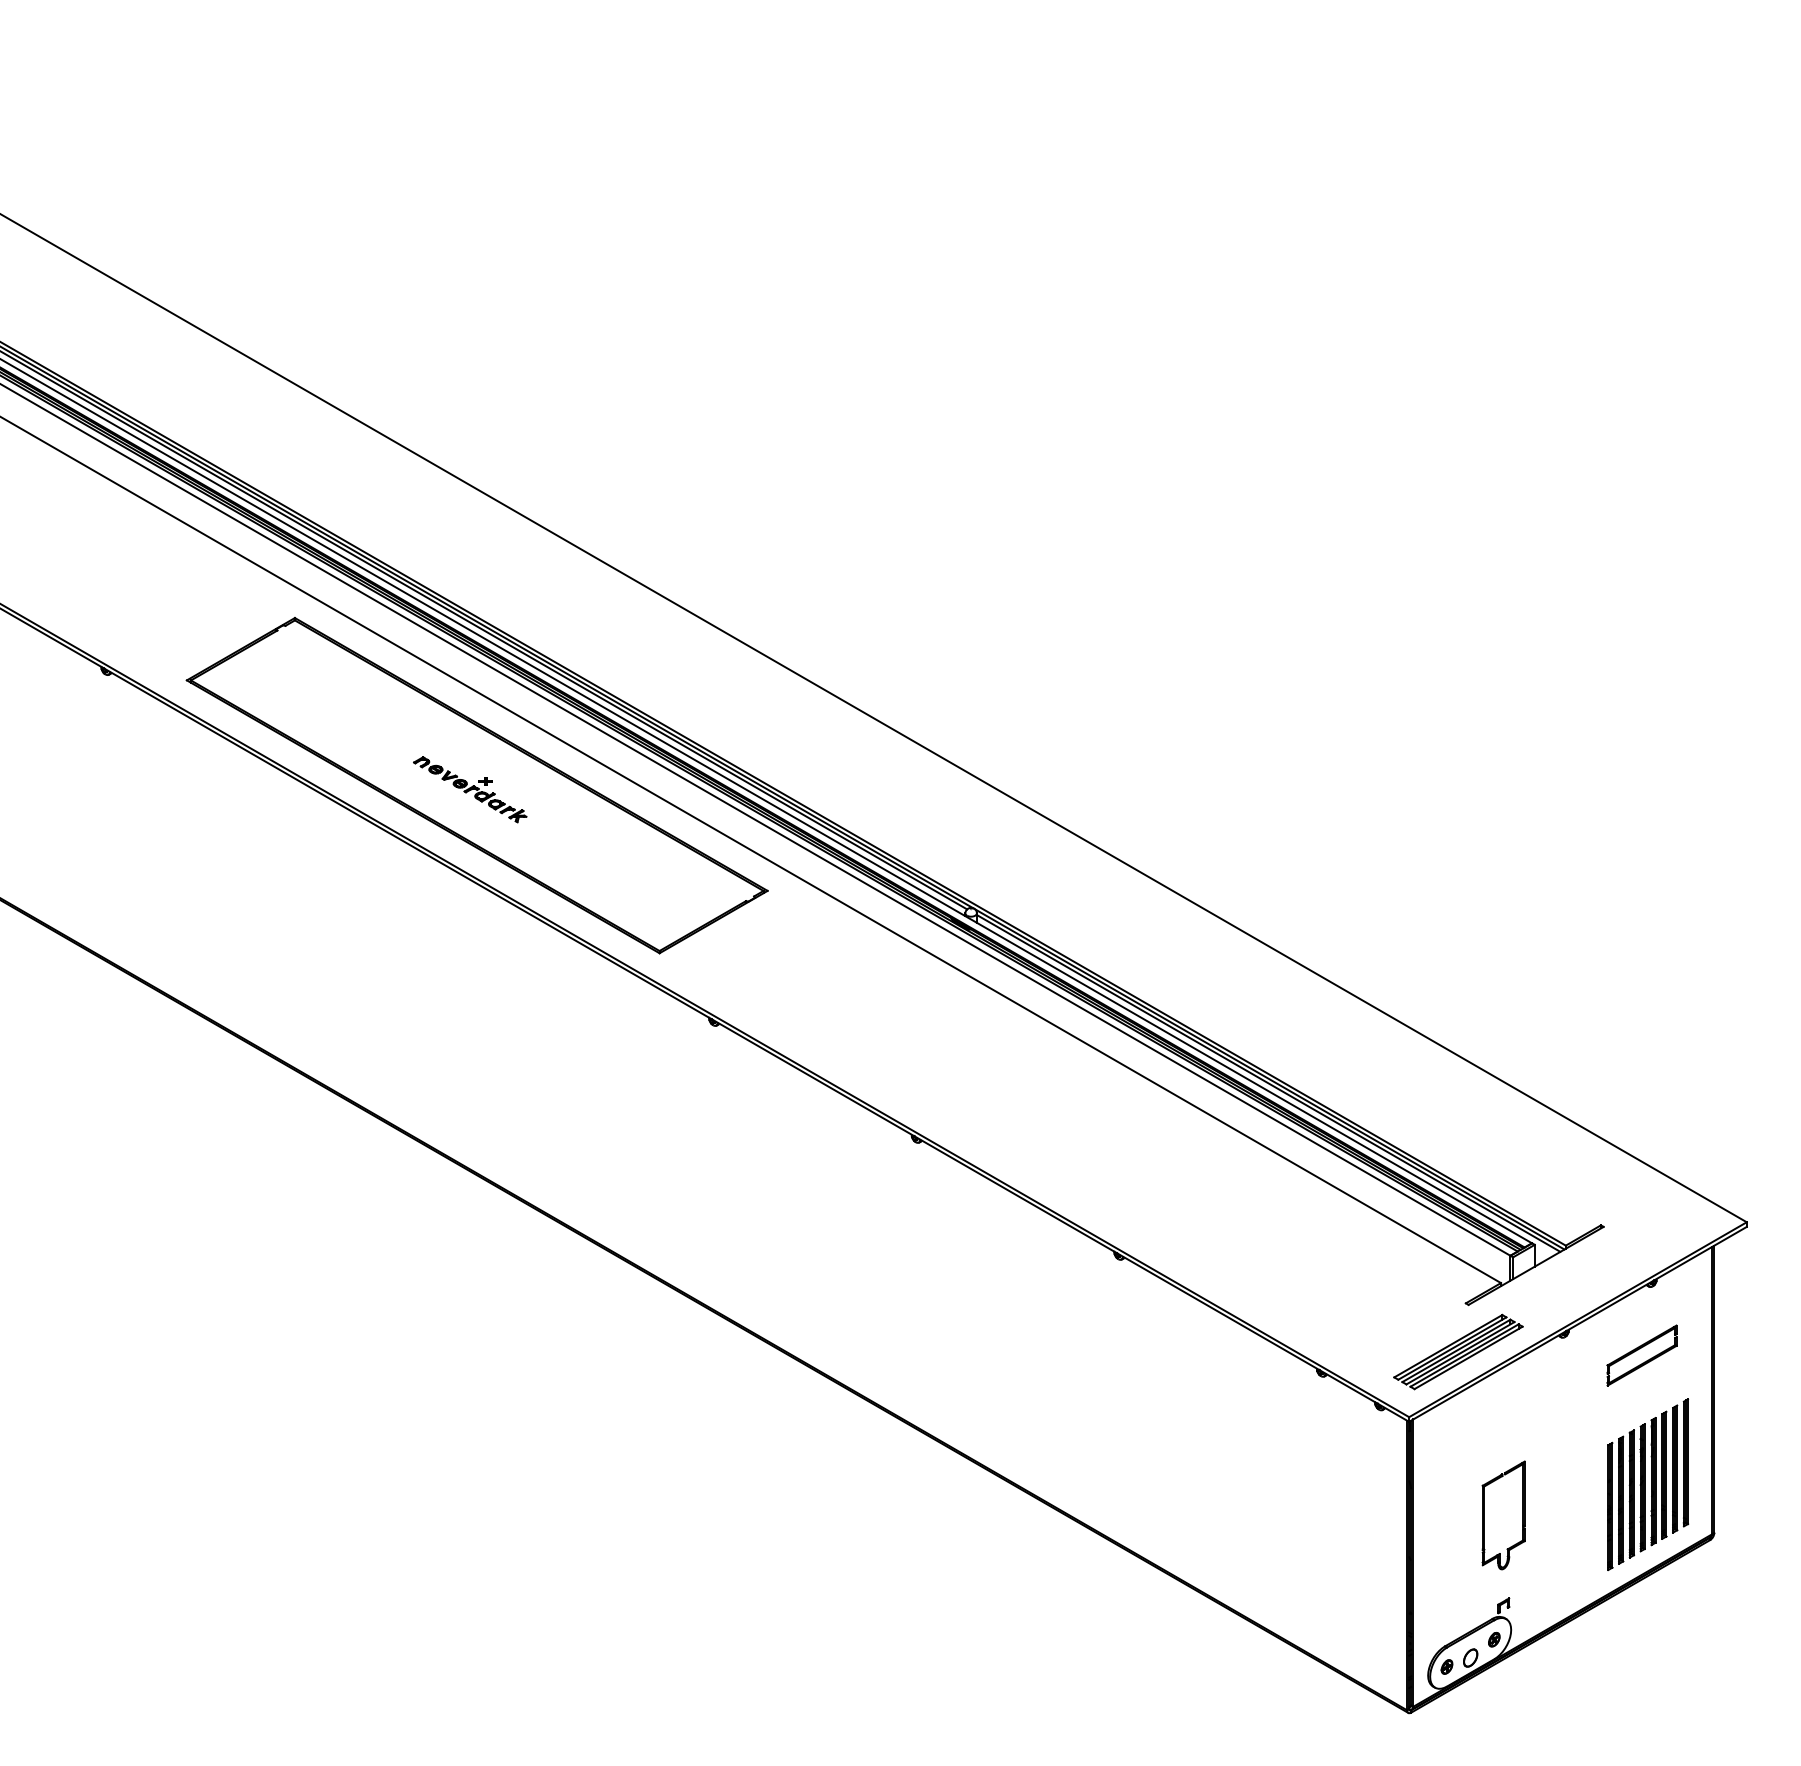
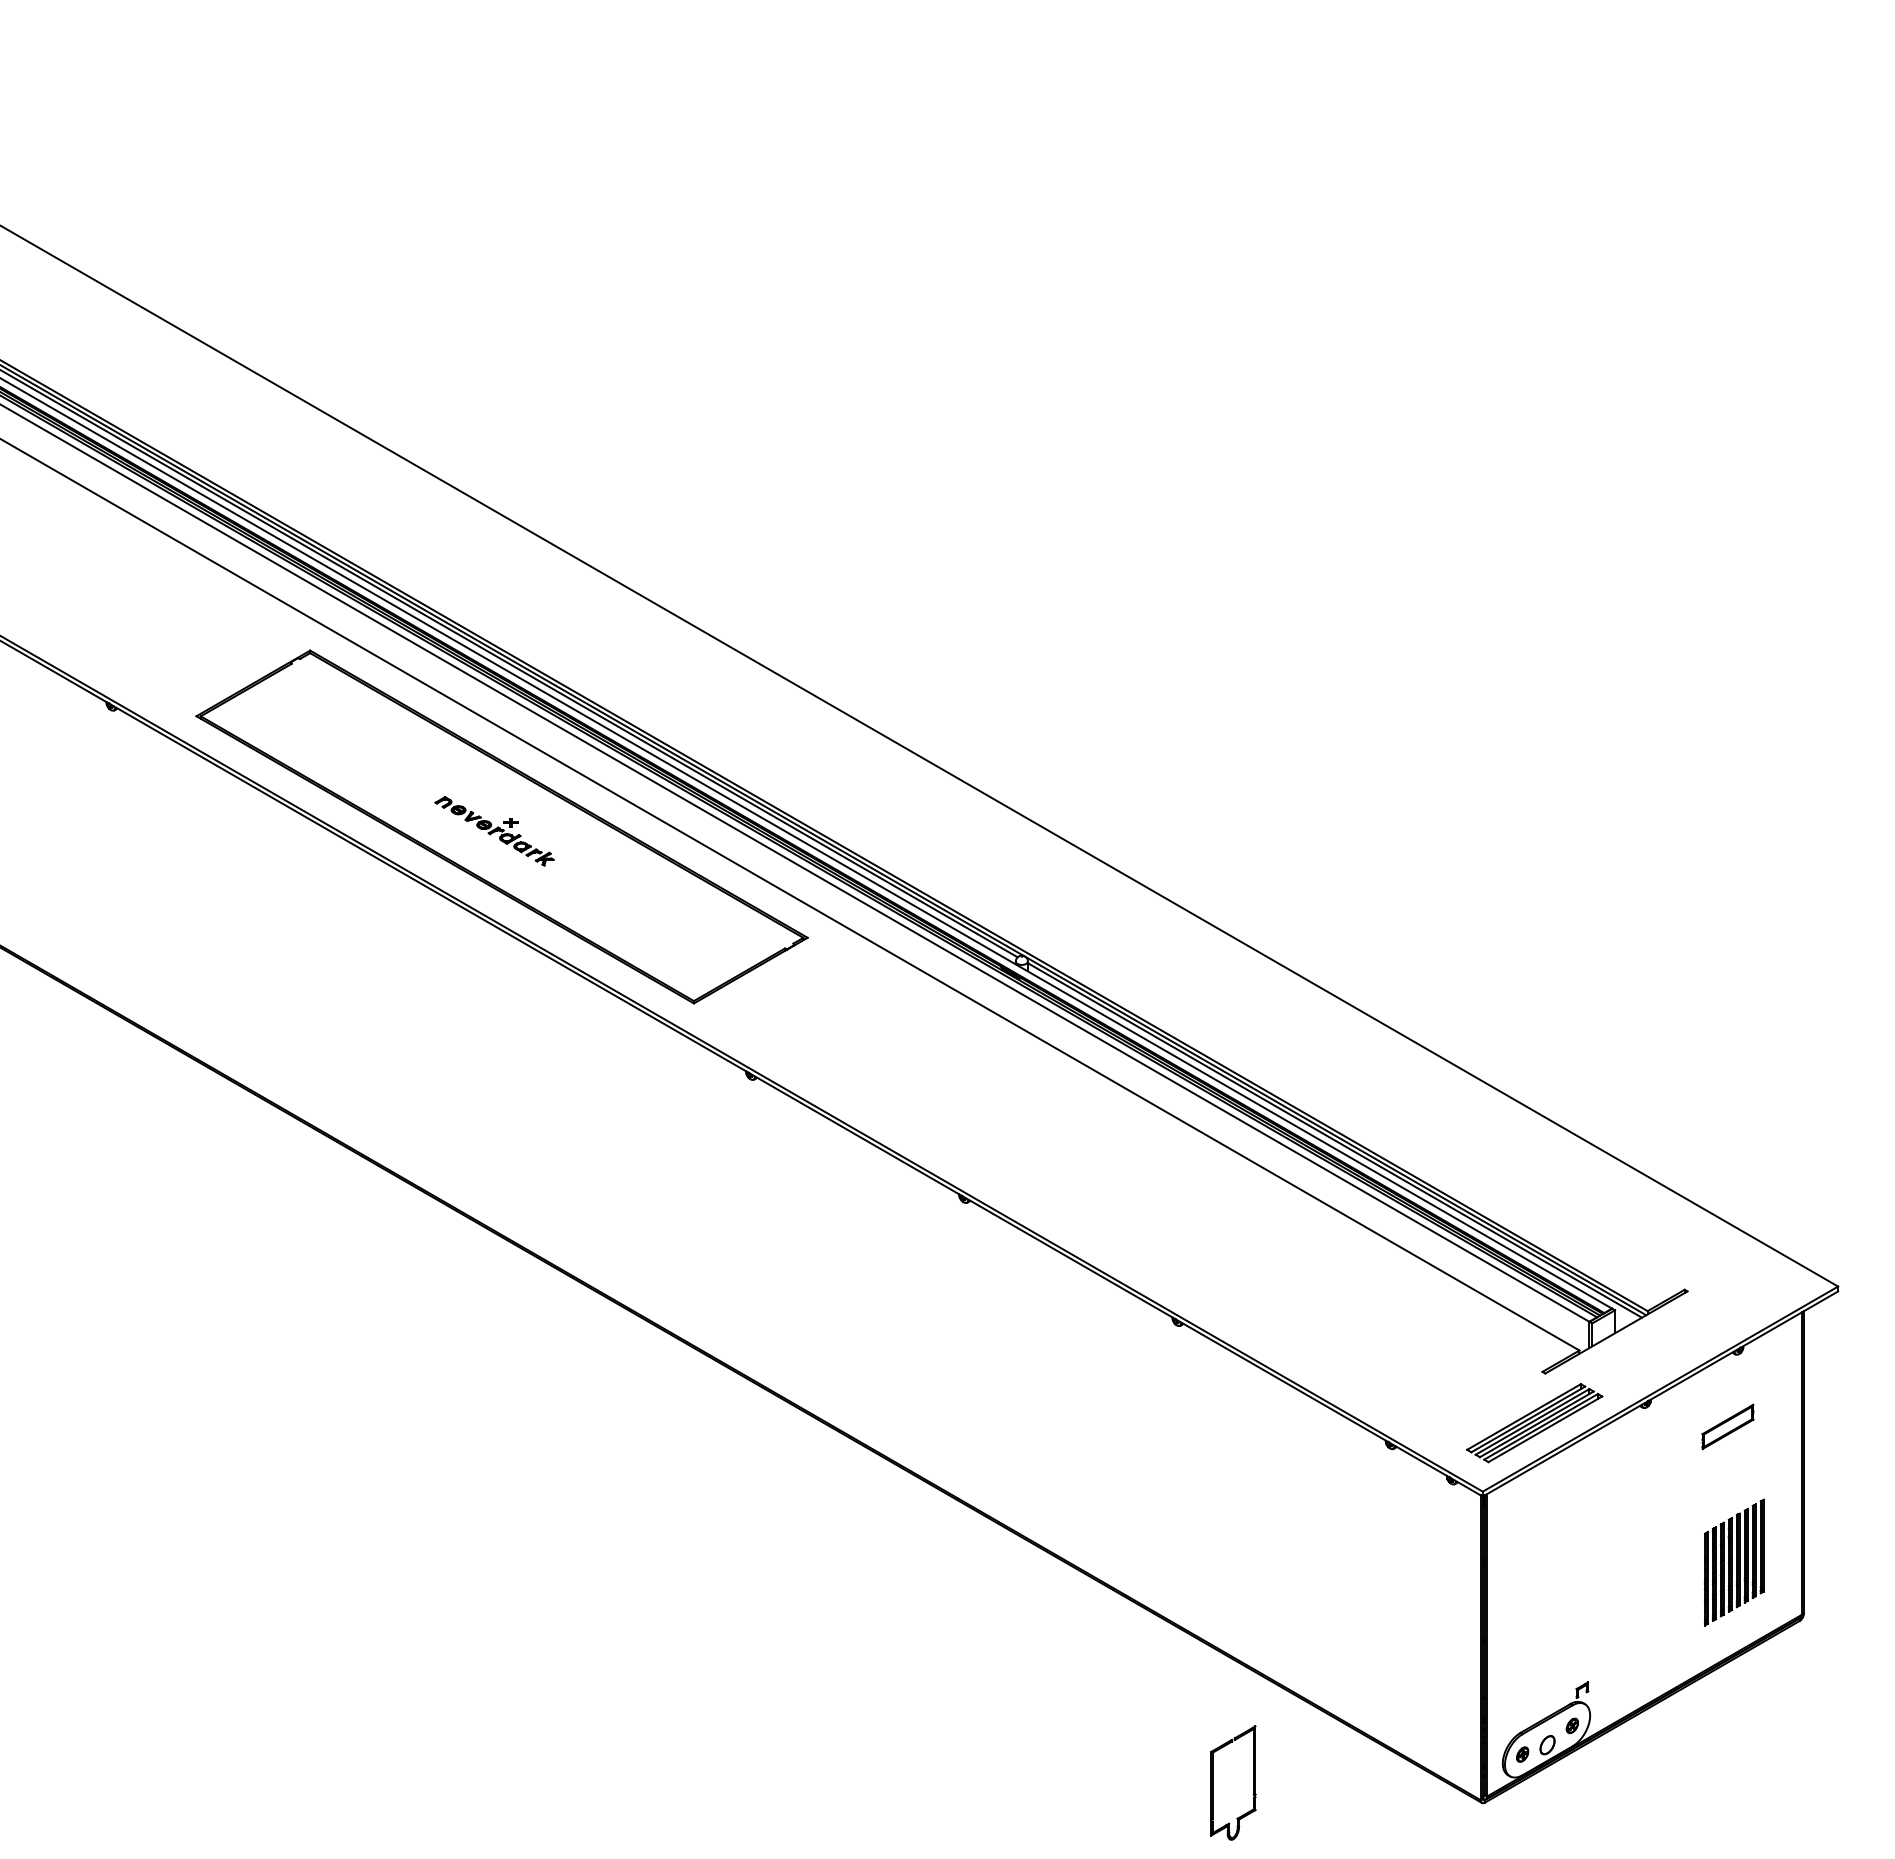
part: (1641, 1355) -> (1727, 1426), size x0.7
part: (1648, 1484) -> (1734, 1562), size x0.7
part: (1503, 1514) -> (1233, 1782), moved

